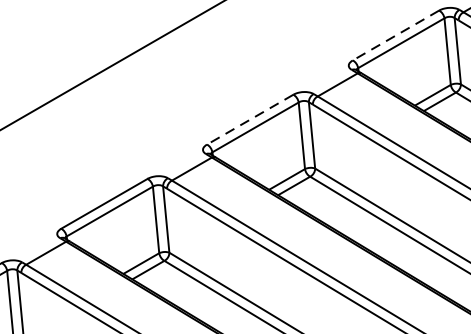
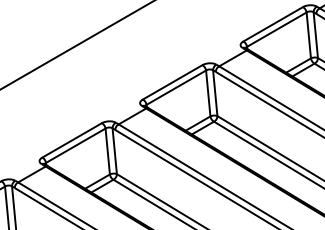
line: (395, 35) -> (272, 24), dashed -> solid
line: (250, 119) -> (172, 82), dashed -> solid

